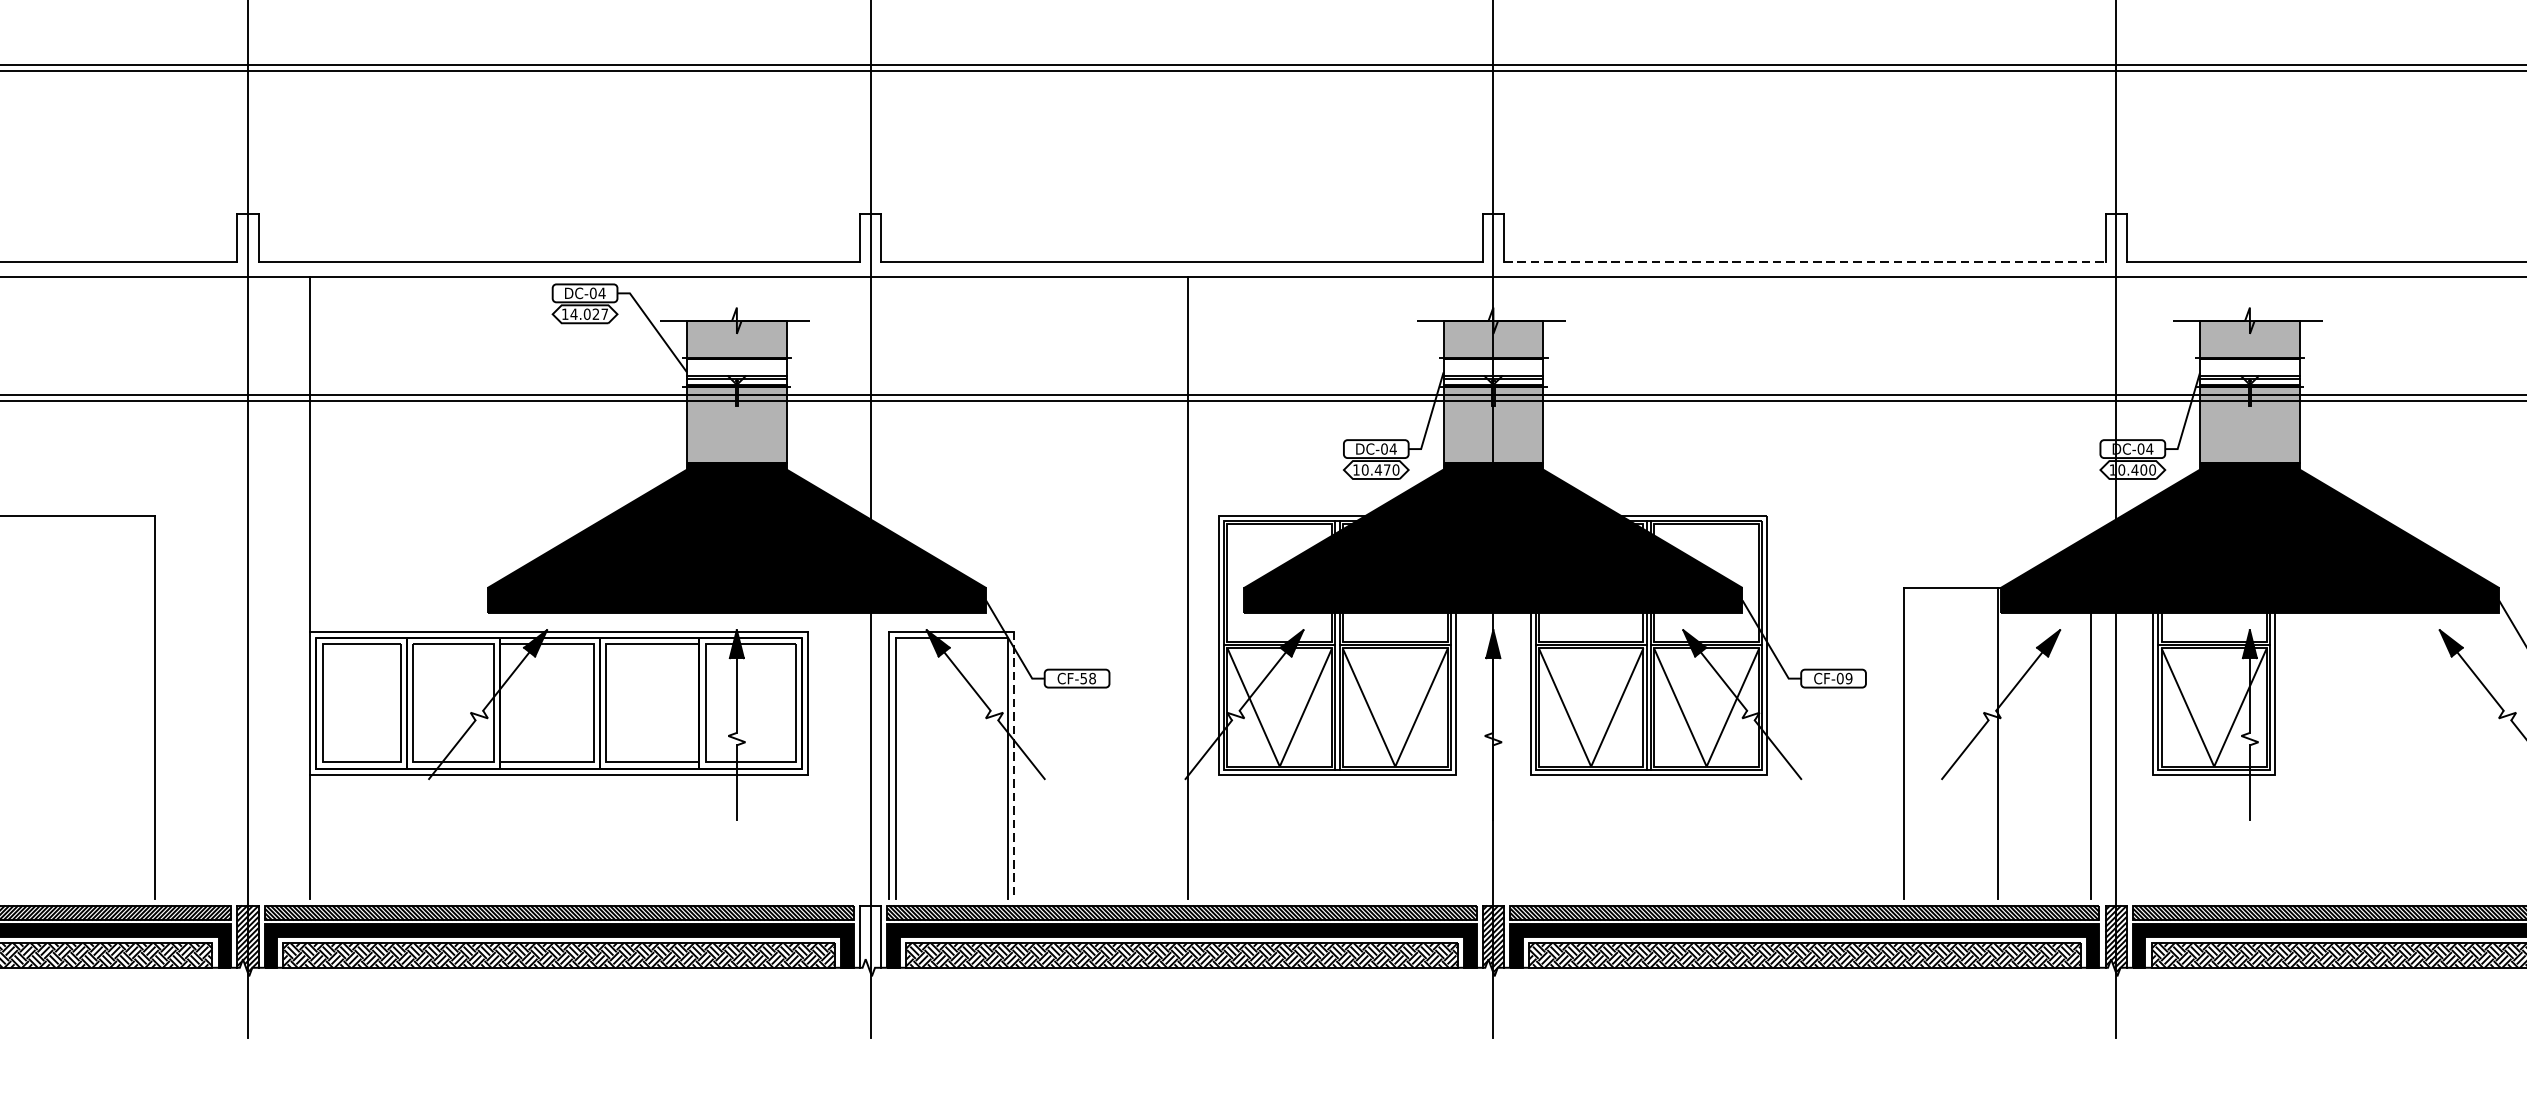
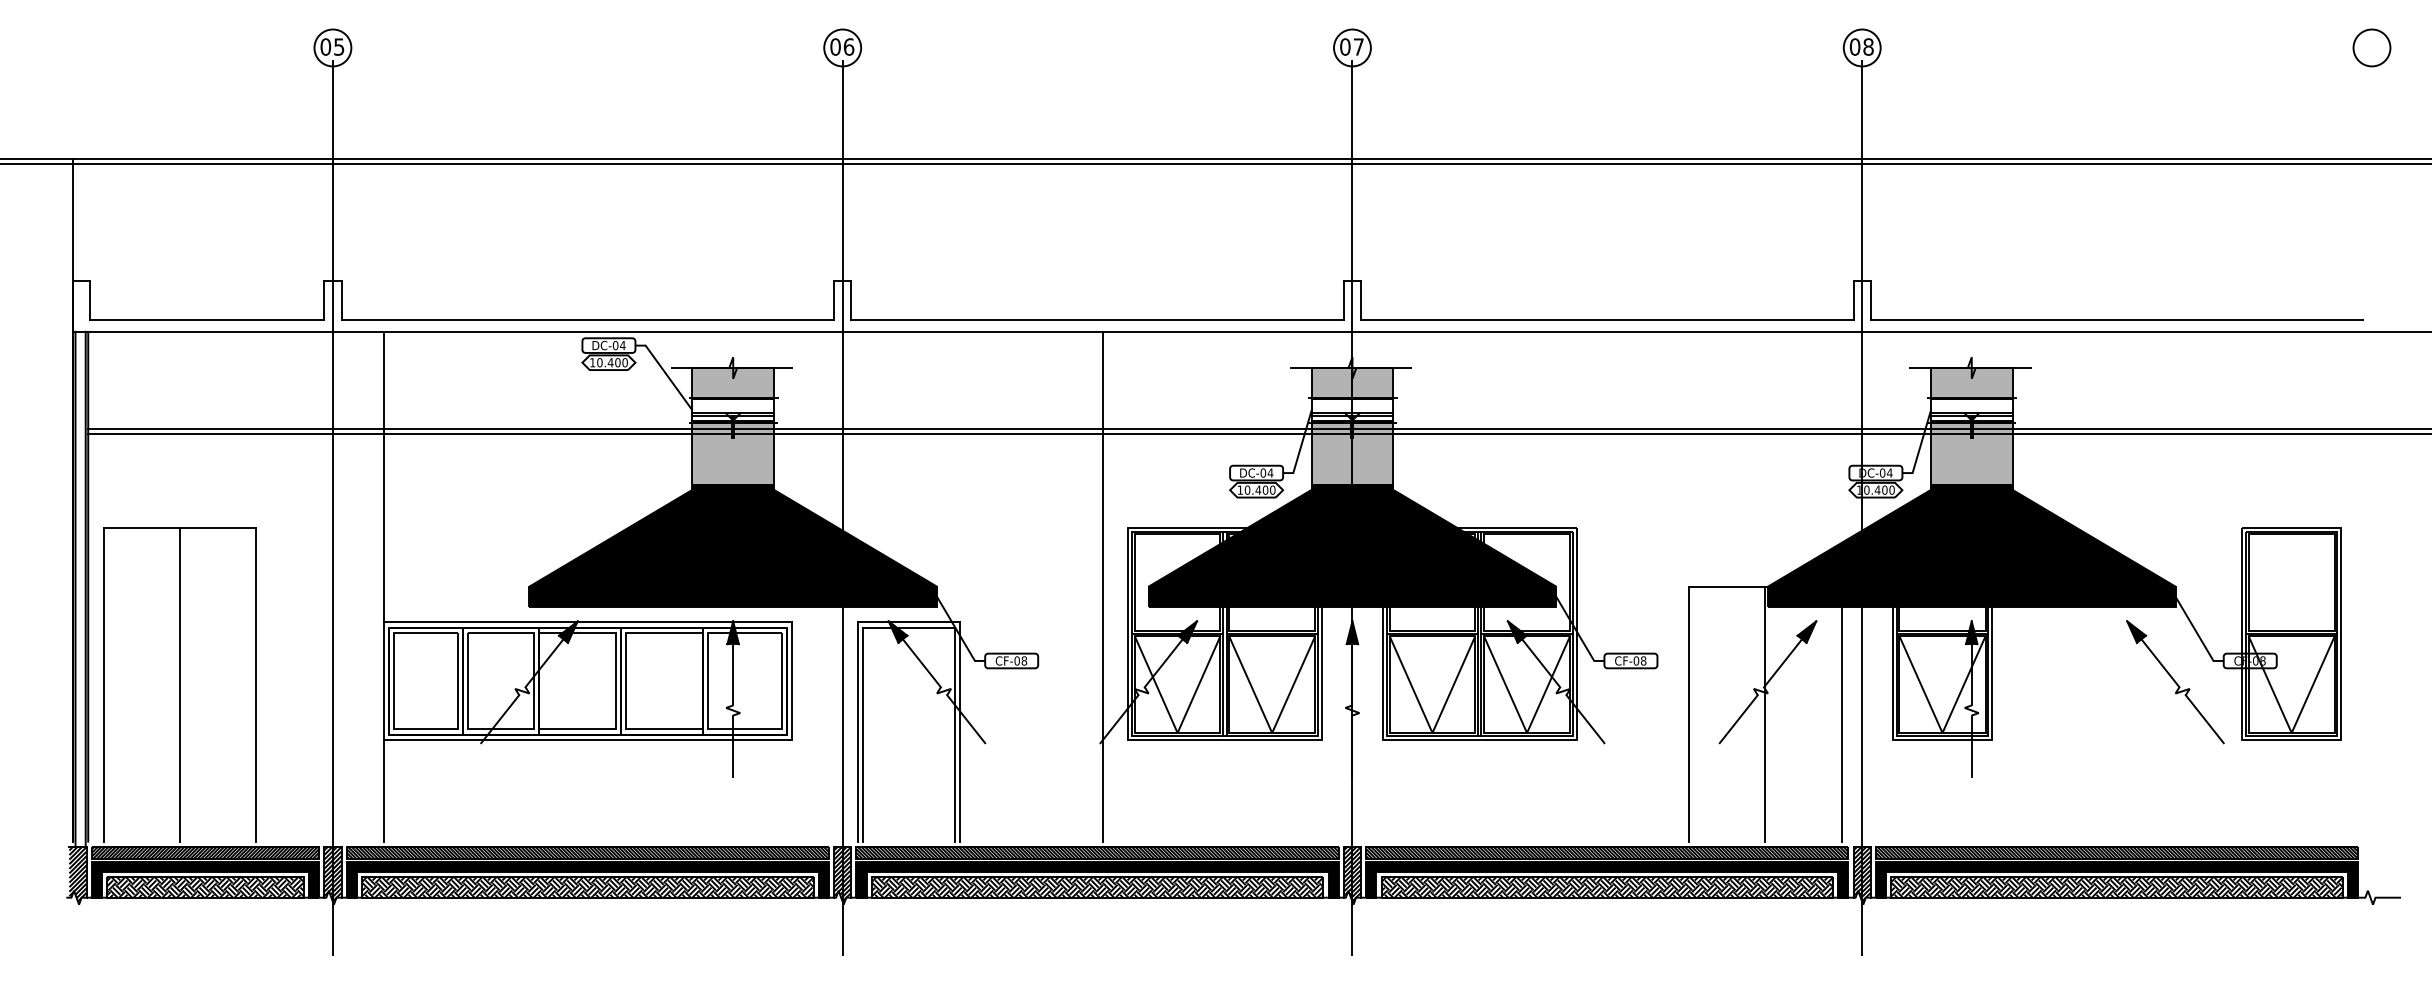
line: (1804, 261) -> (1607, 319), dashed -> solid
text: (588, 314) -> (611, 362), 14.027 -> 10.400
text: (1387, 469) -> (1265, 489), 10.470 -> 10.400
text: (1082, 678) -> (1016, 660), CF-58 -> CF-08
text: (1848, 678) -> (1643, 660), CF-09 -> CF-08
line: (61, 707) -> (180, 684), added
line: (1013, 765) -> (959, 732), dashed -> solid
hatch: (870, 938) -> (842, 873), added

